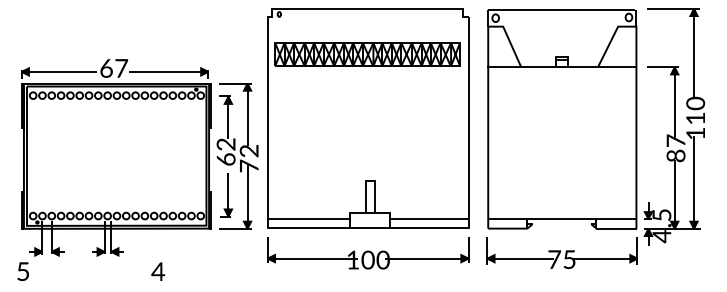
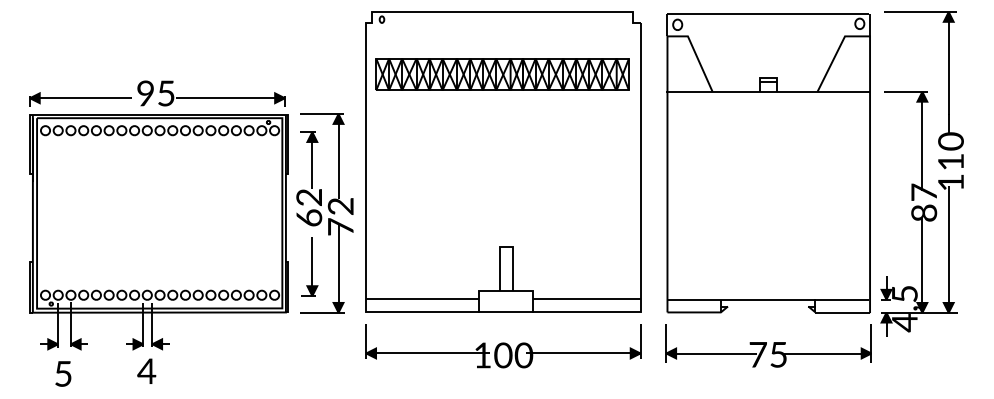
text: (114, 68) -> (156, 93), 67 -> 95
text: (22, 271) -> (62, 373), moved
text: (158, 271) -> (147, 371), moved

